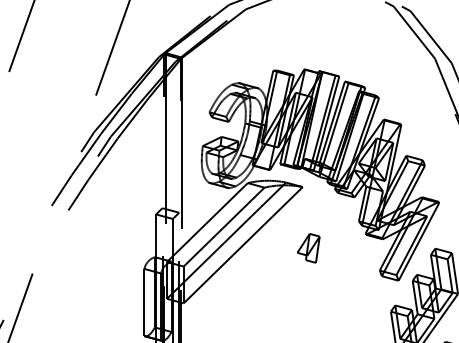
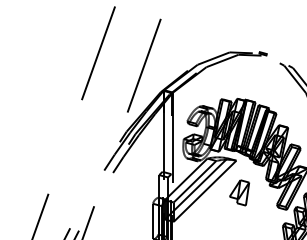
part: (308, 247) -> (239, 192), size x1.67

